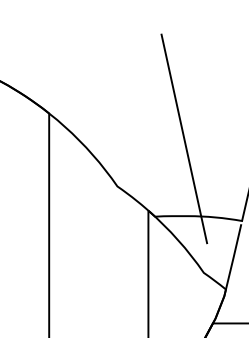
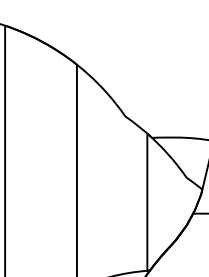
line: (183, 138) -> (172, 82), removed

